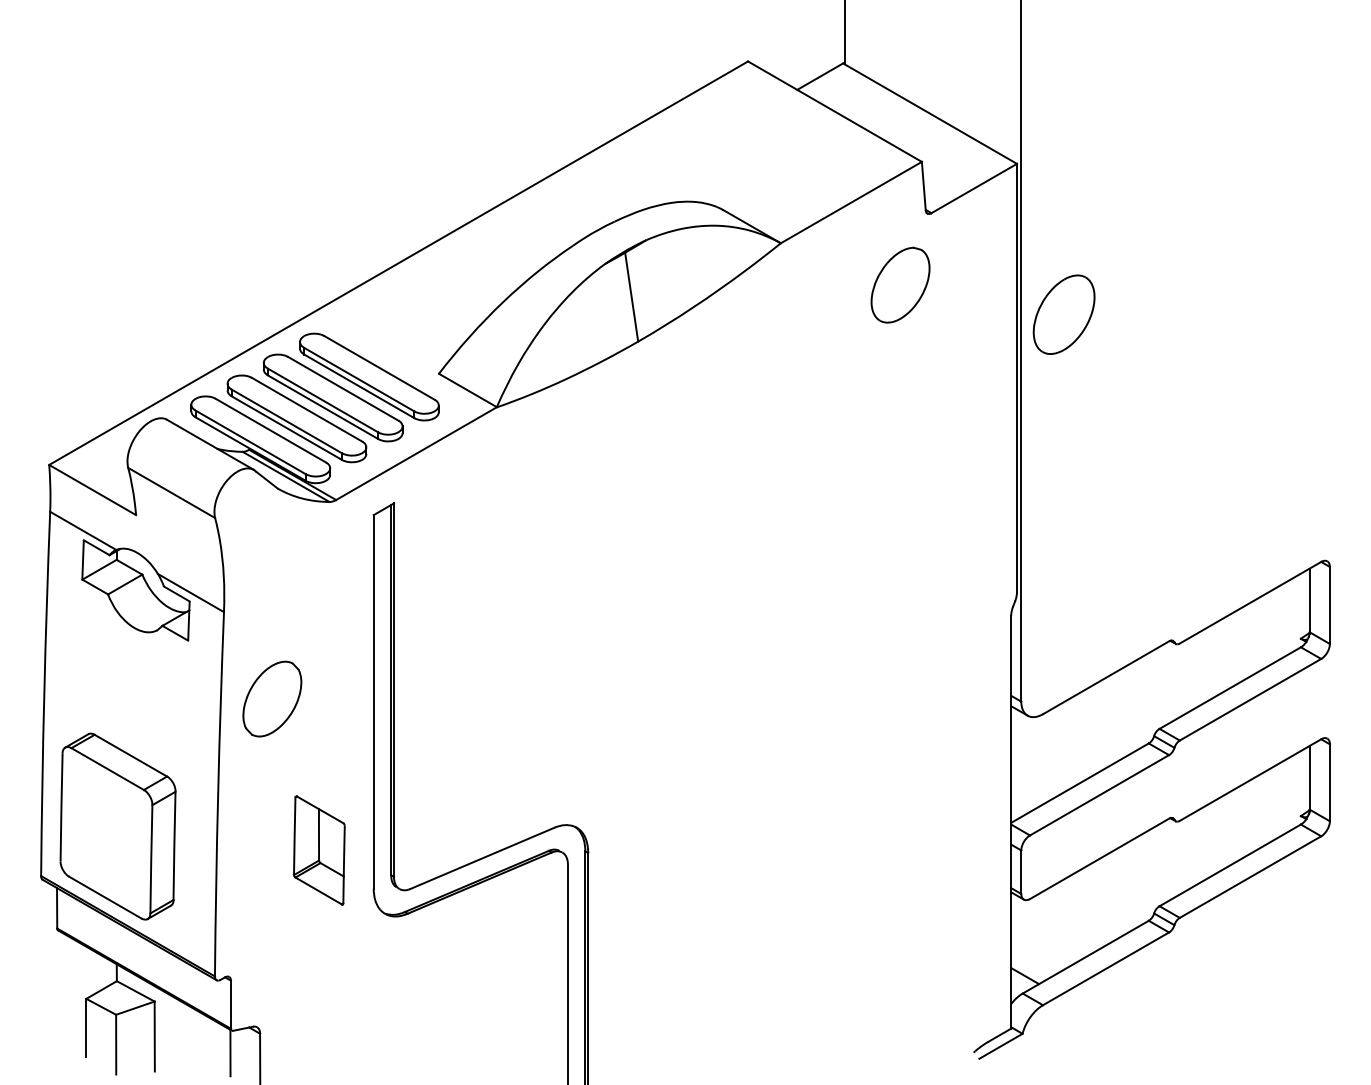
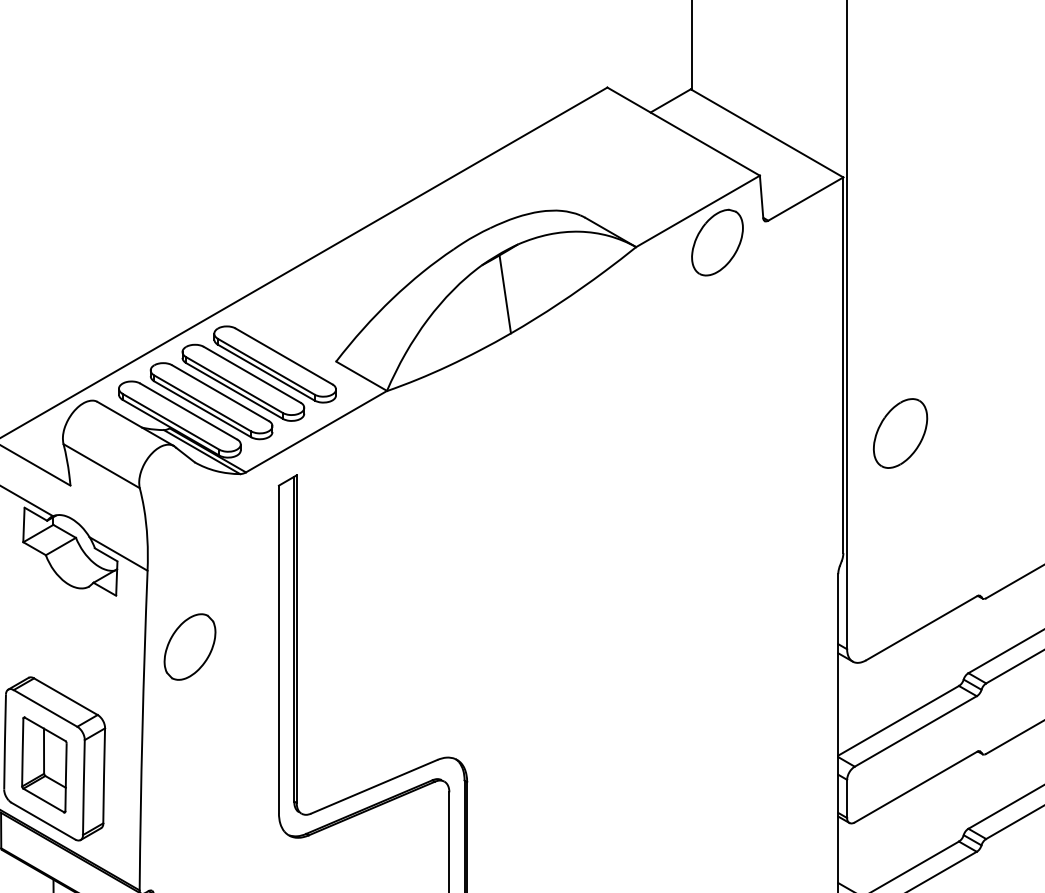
part: (900, 284) -> (717, 242), moved
part: (1063, 314) -> (899, 433), moved
part: (319, 850) -> (44, 764), moved

